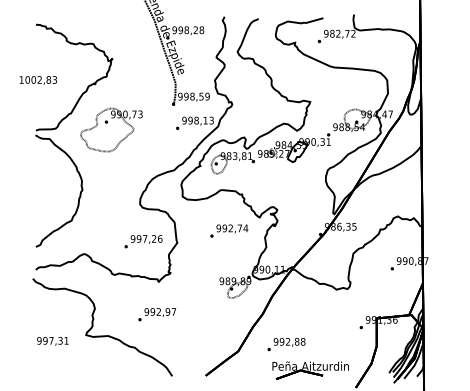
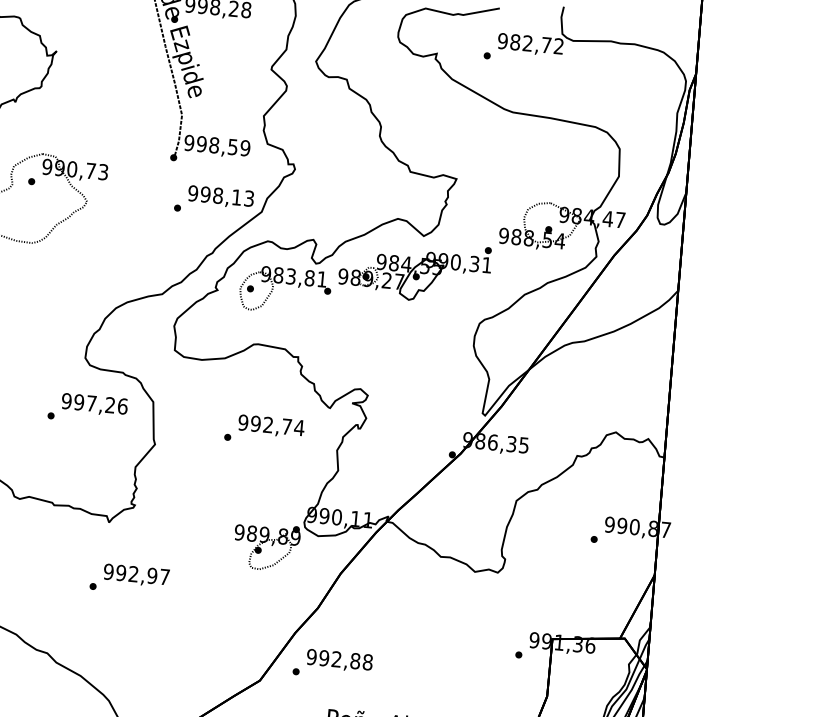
text: (143, 241) -> (87, 408), moved
text: (157, 314) -> (130, 579), moved
text: (286, 344) -> (332, 664), moved

